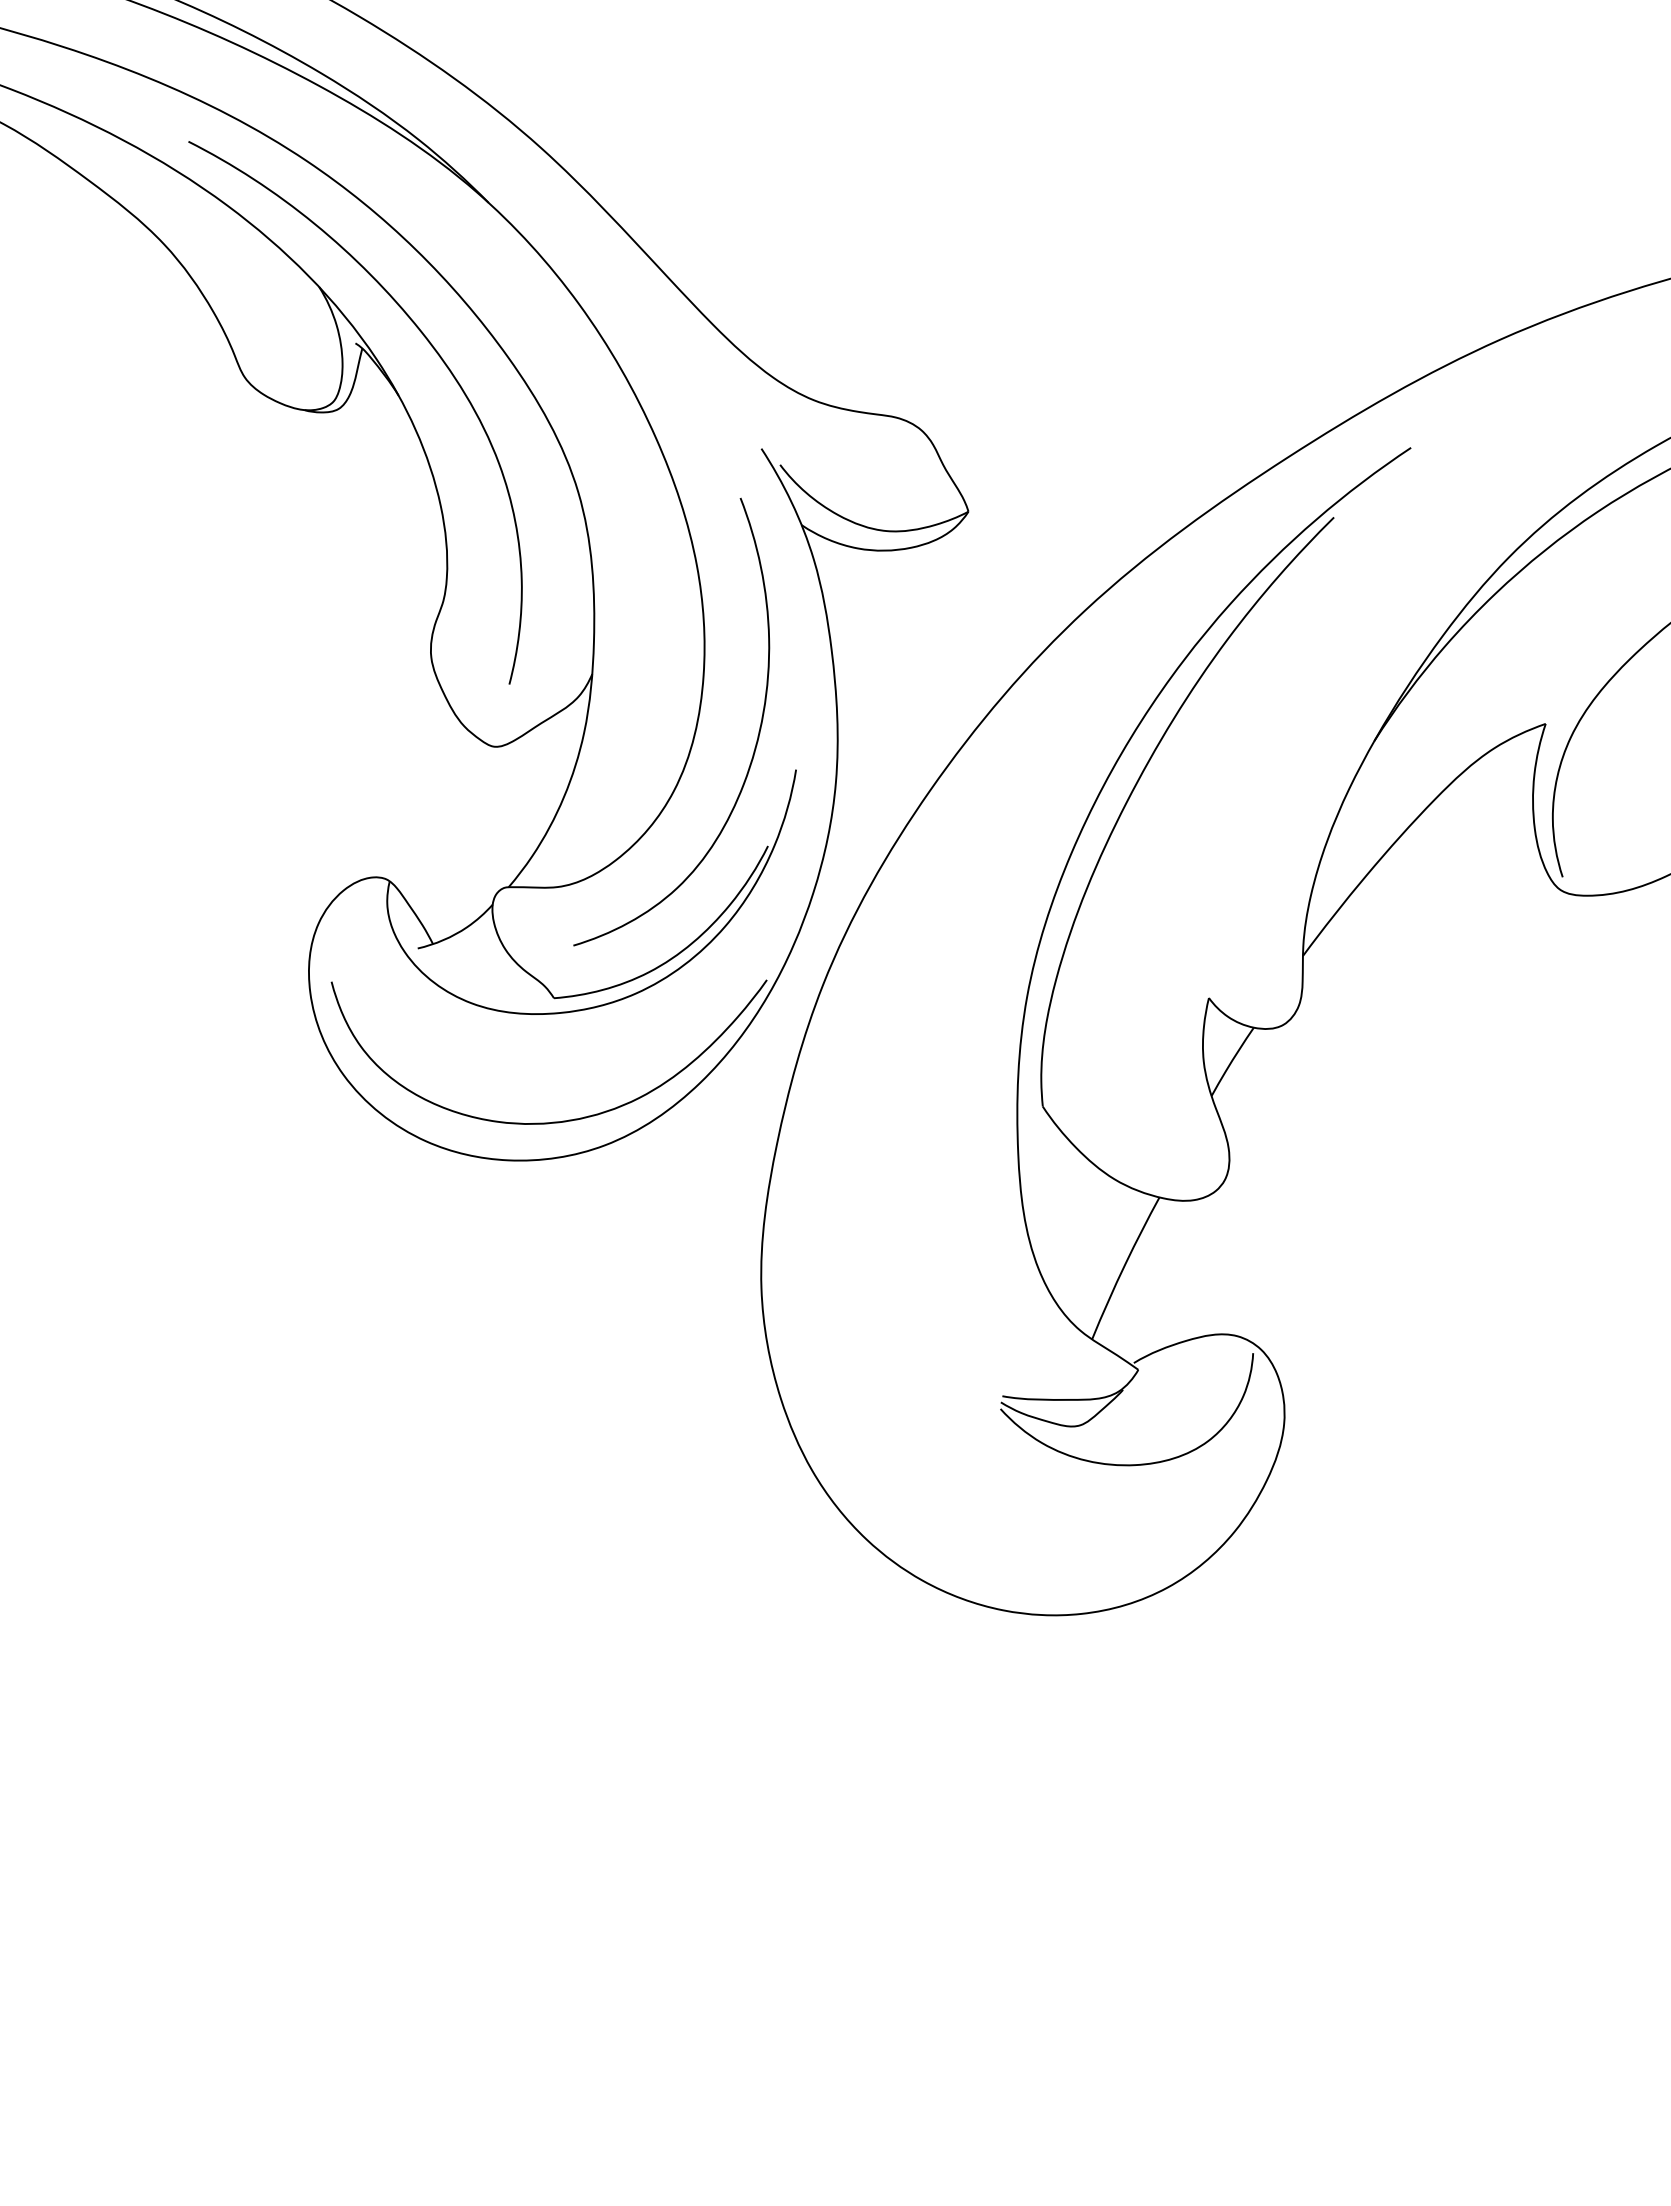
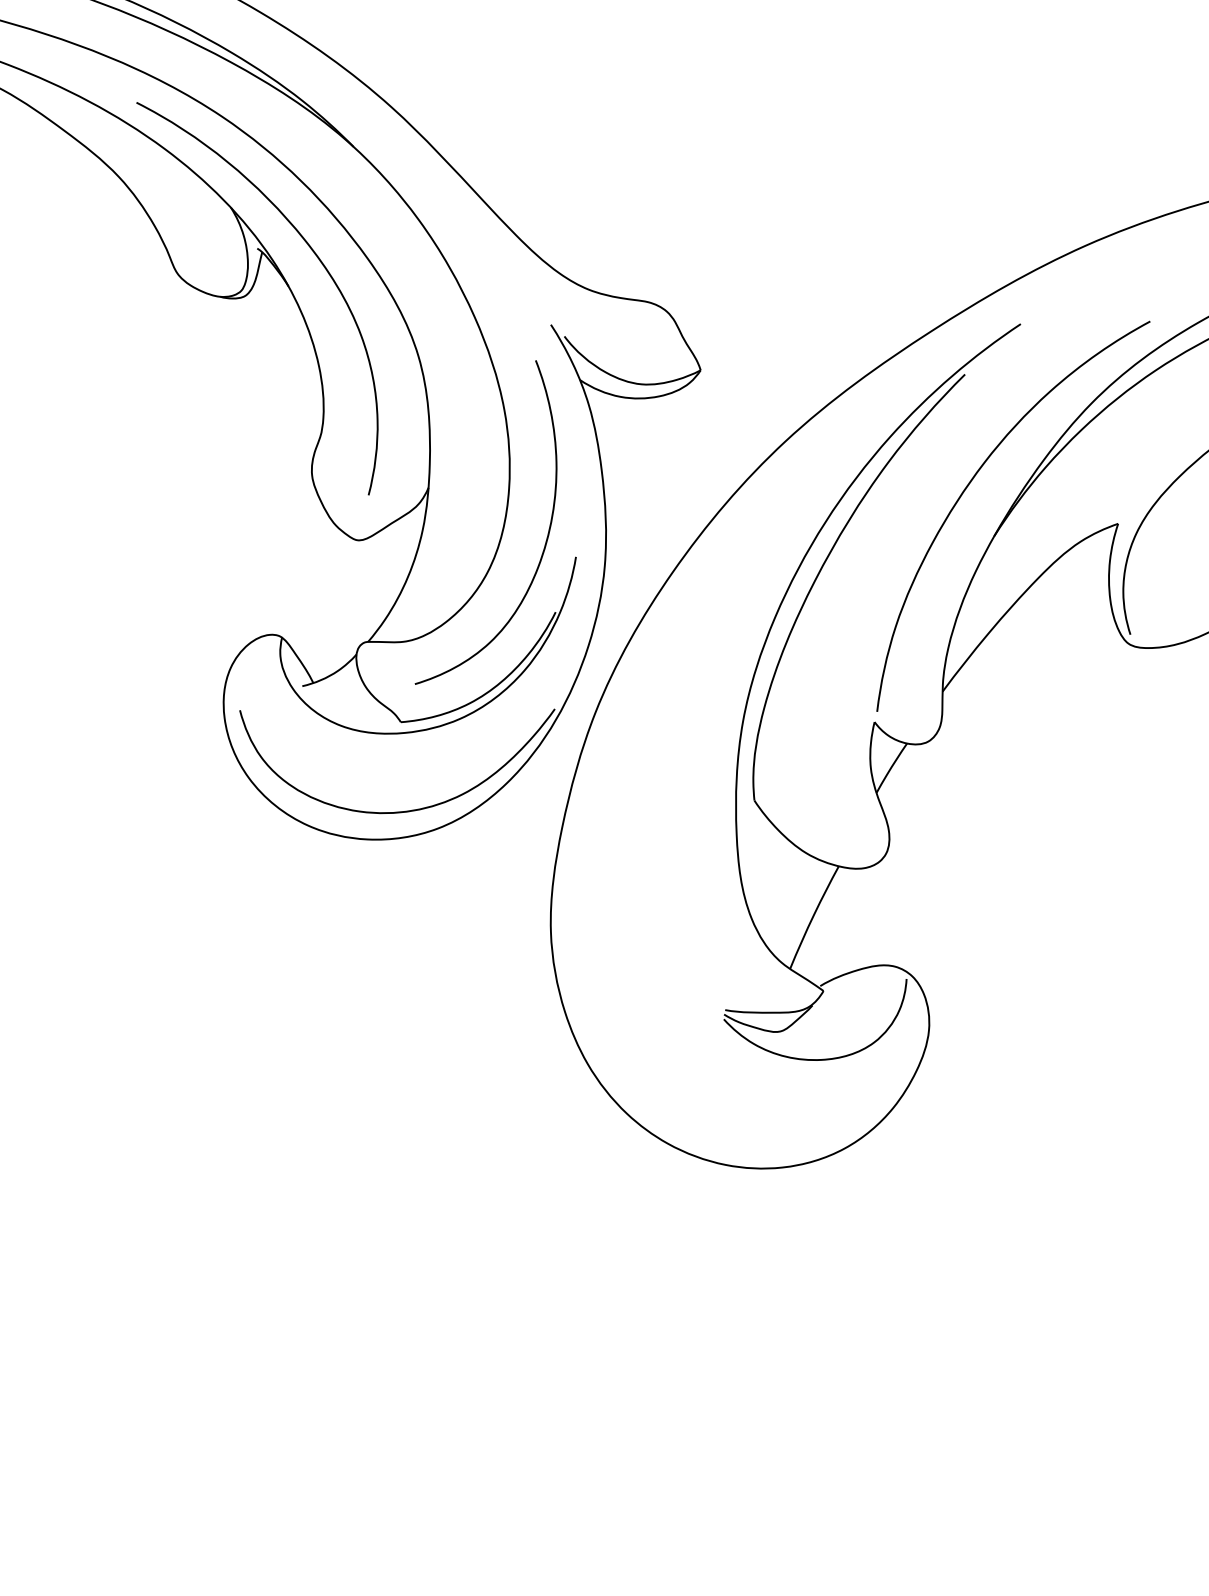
curve: (1340, 669) -> (969, 484), added

